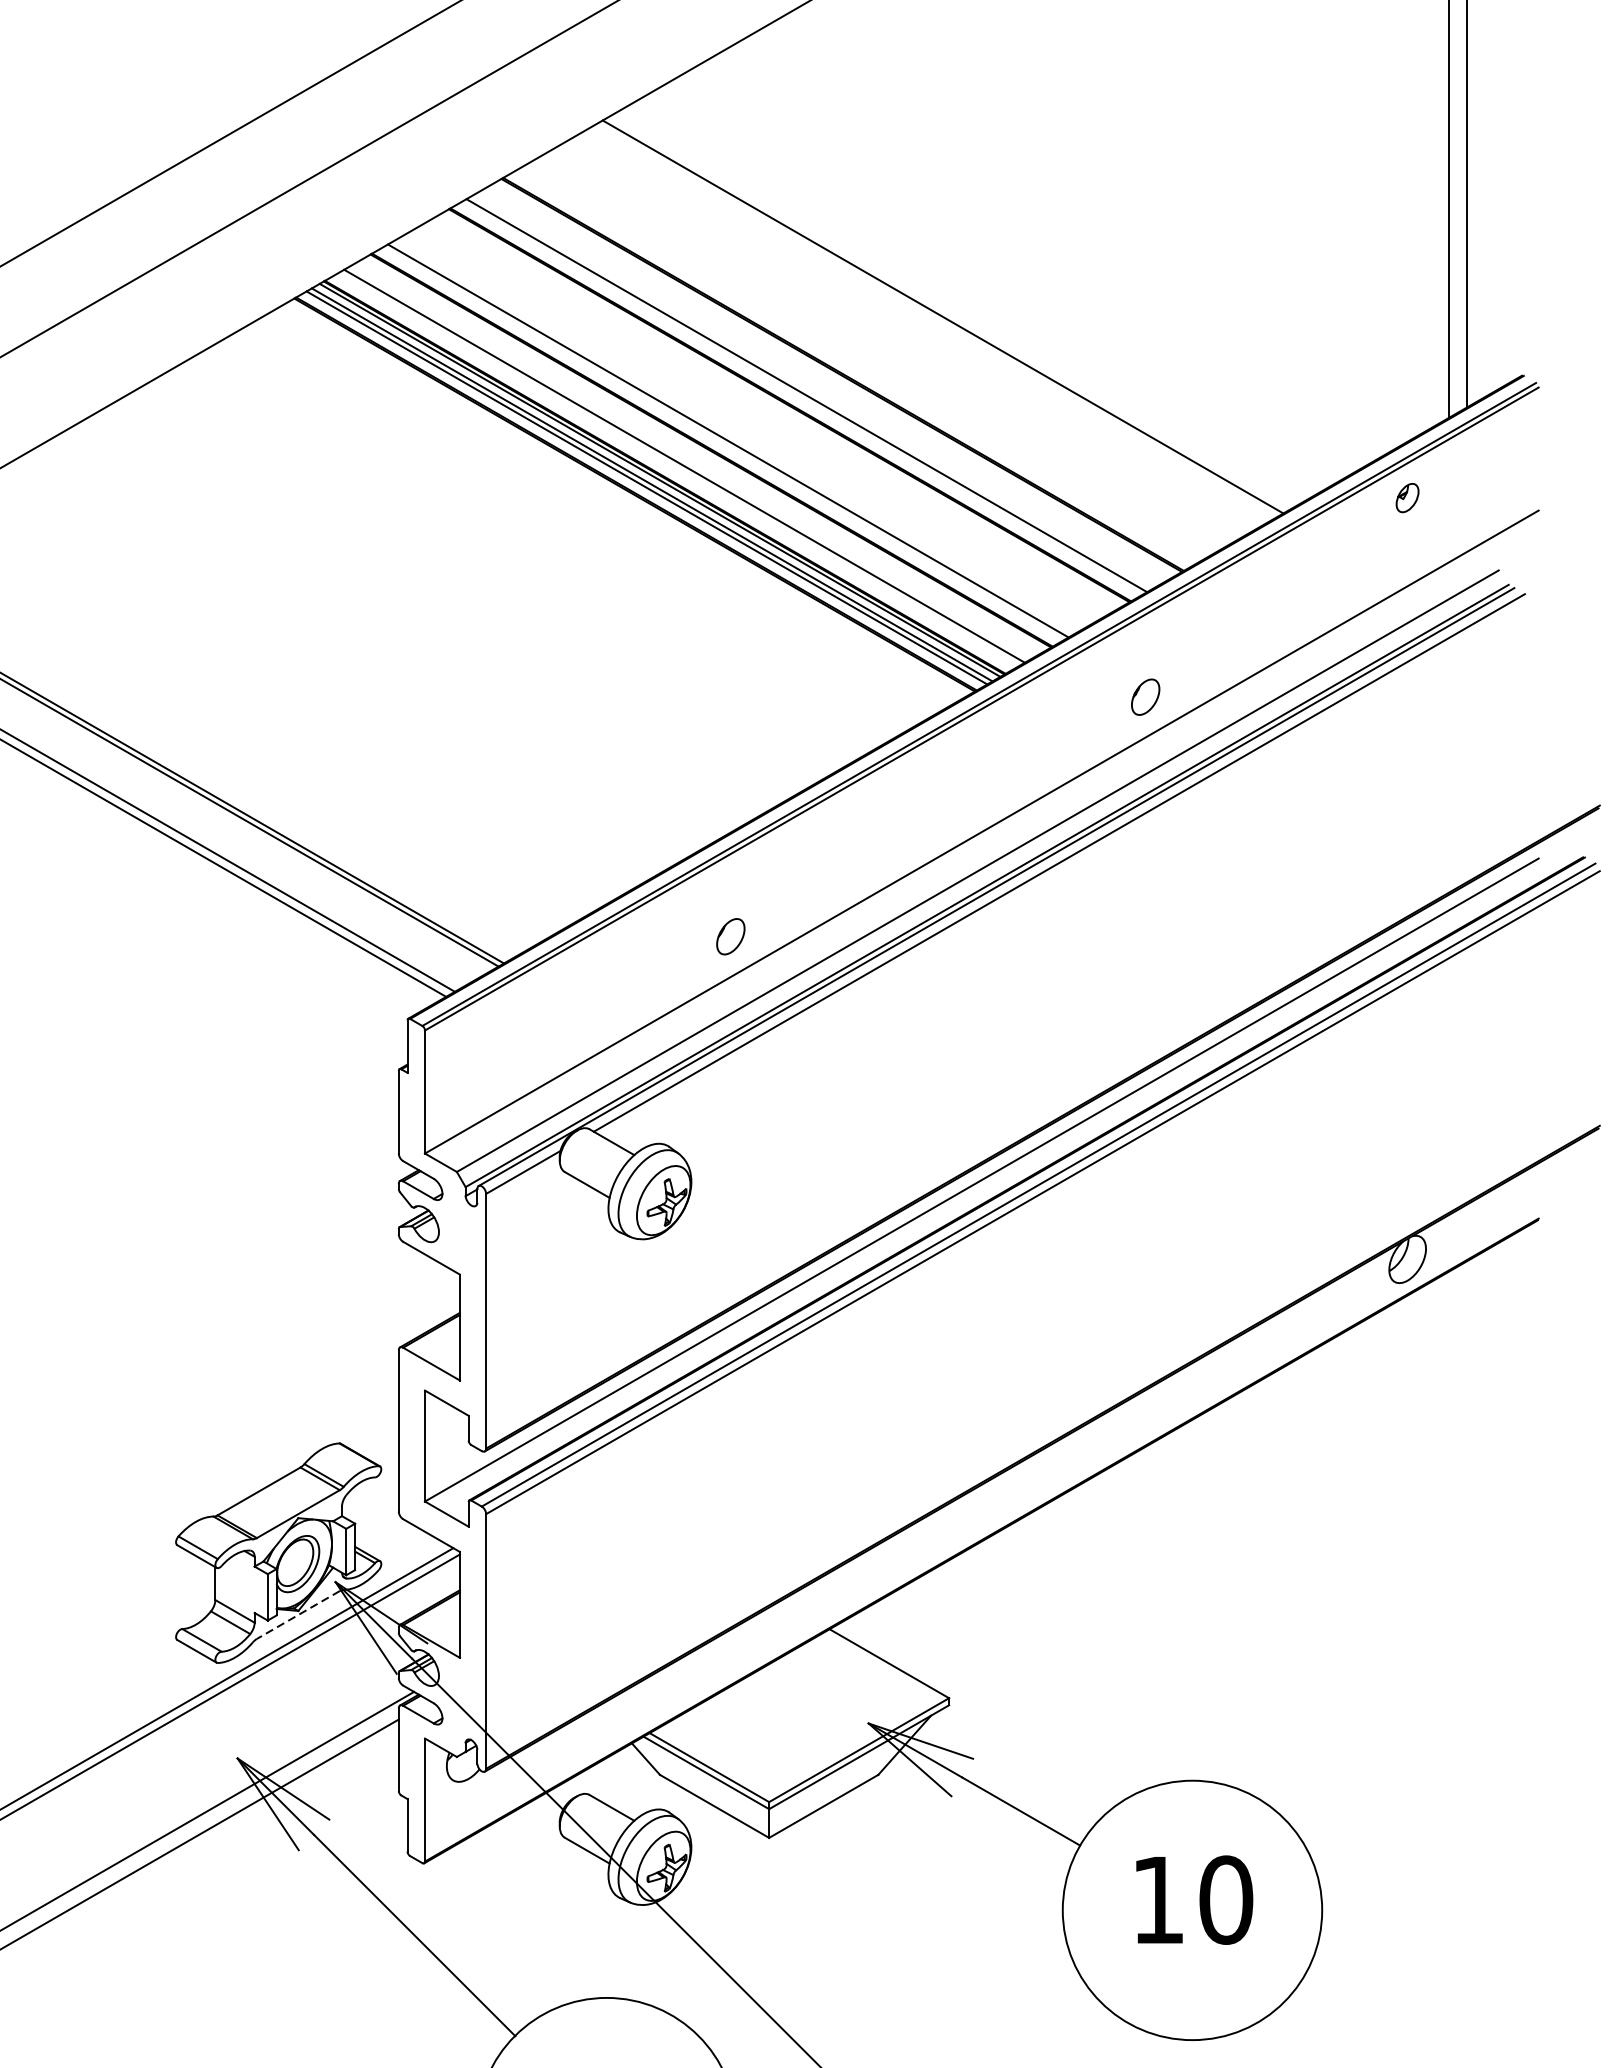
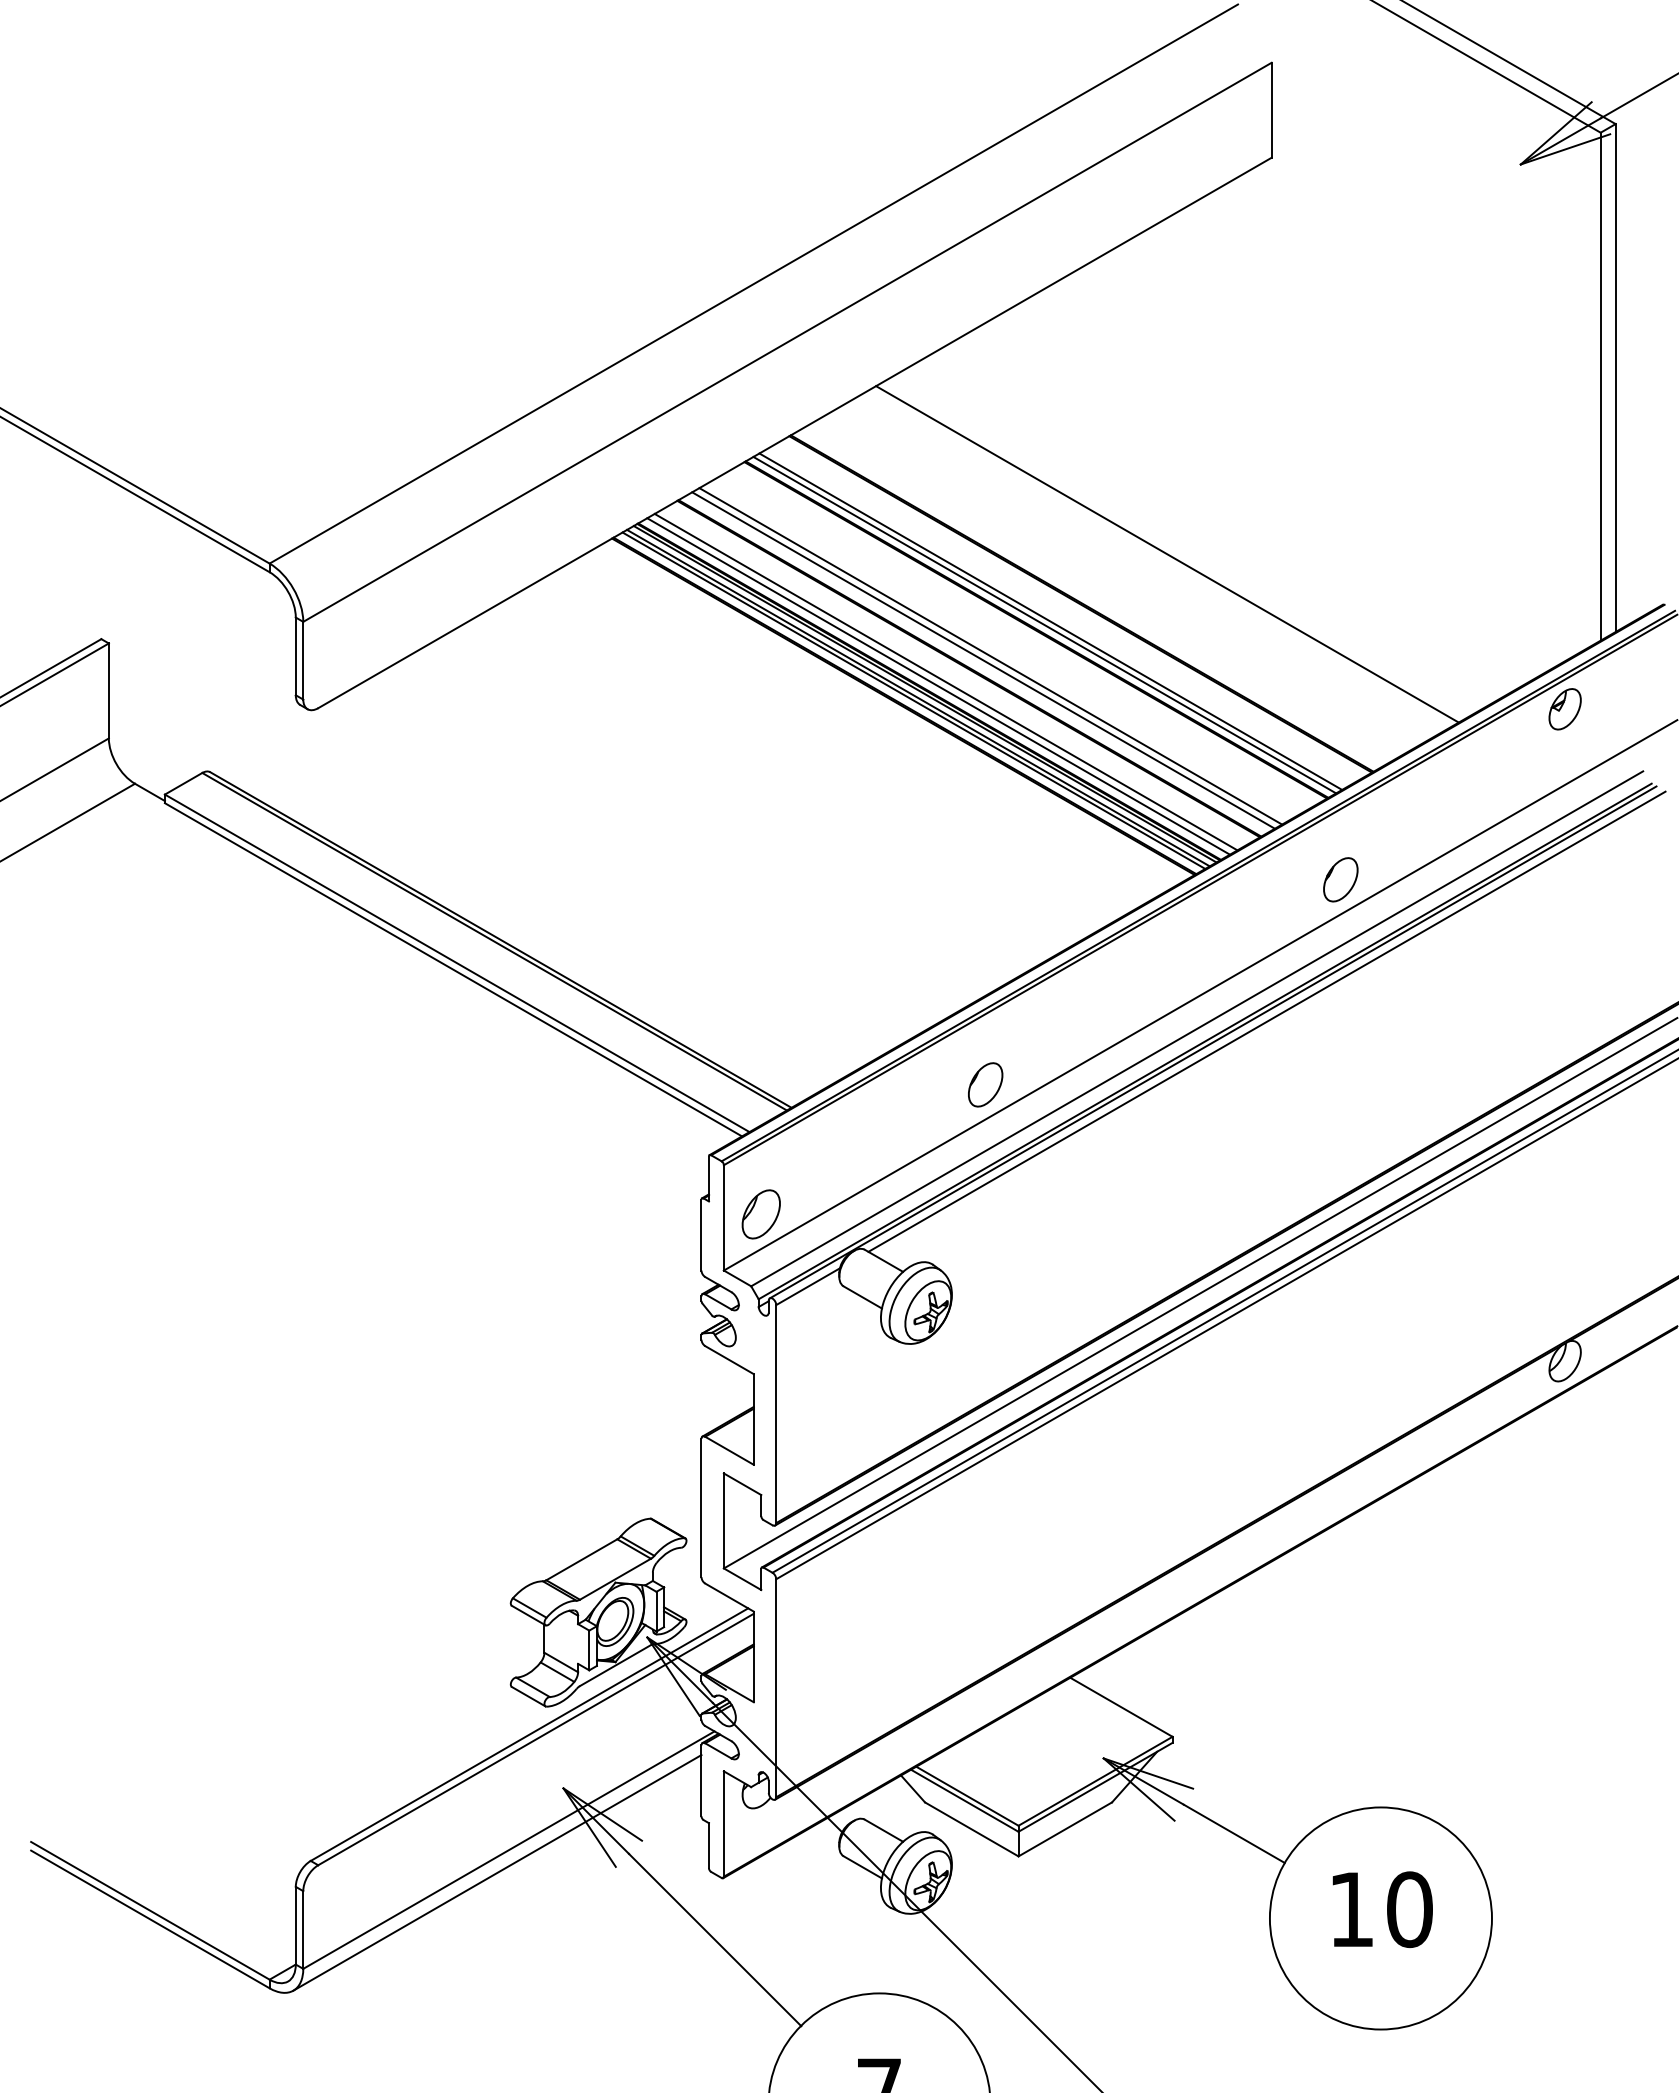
line: (799, 398) -> (1044, 624), added
line: (736, 436) -> (990, 656), added
line: (675, 471) -> (938, 686), added
part: (1406, 498) -> (1564, 709), size x1.67
part: (1145, 696) -> (1340, 879), size x1.43
part: (730, 936) -> (985, 1084), size x1.43
part: (467, 1088) -> (760, 1214), added
line: (298, 1614) -> (615, 1665), dashed -> solid

